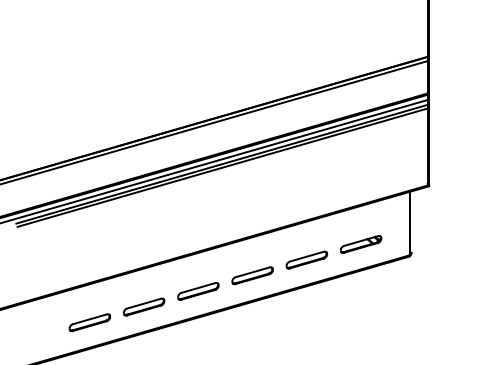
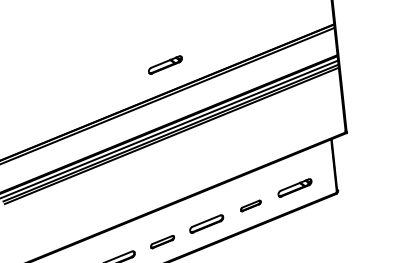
part: (223, 83) -> (164, 65), added
part: (306, 259) -> (250, 205), size x0.6
part: (198, 291) -> (162, 242), size x0.7

